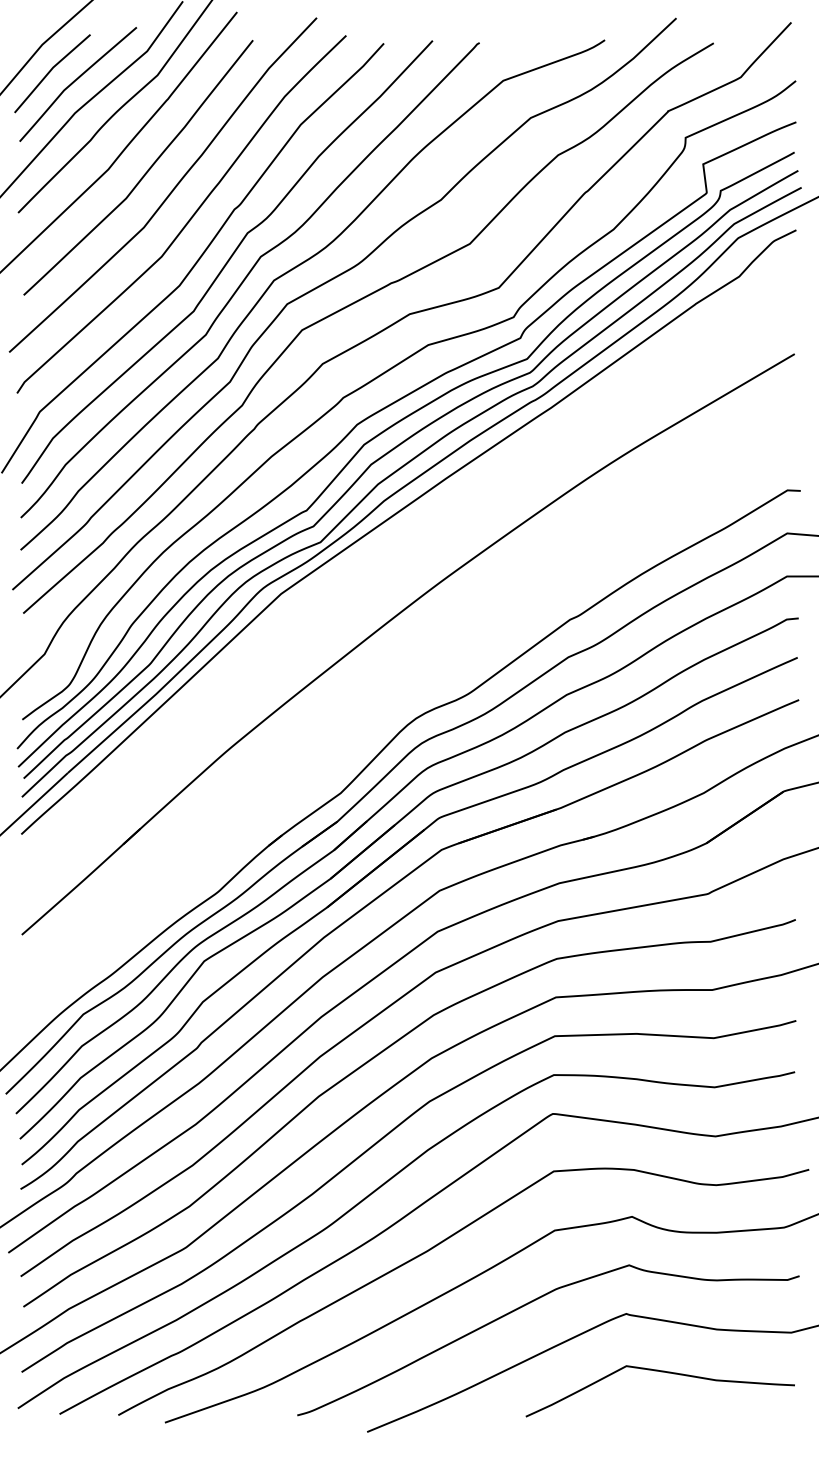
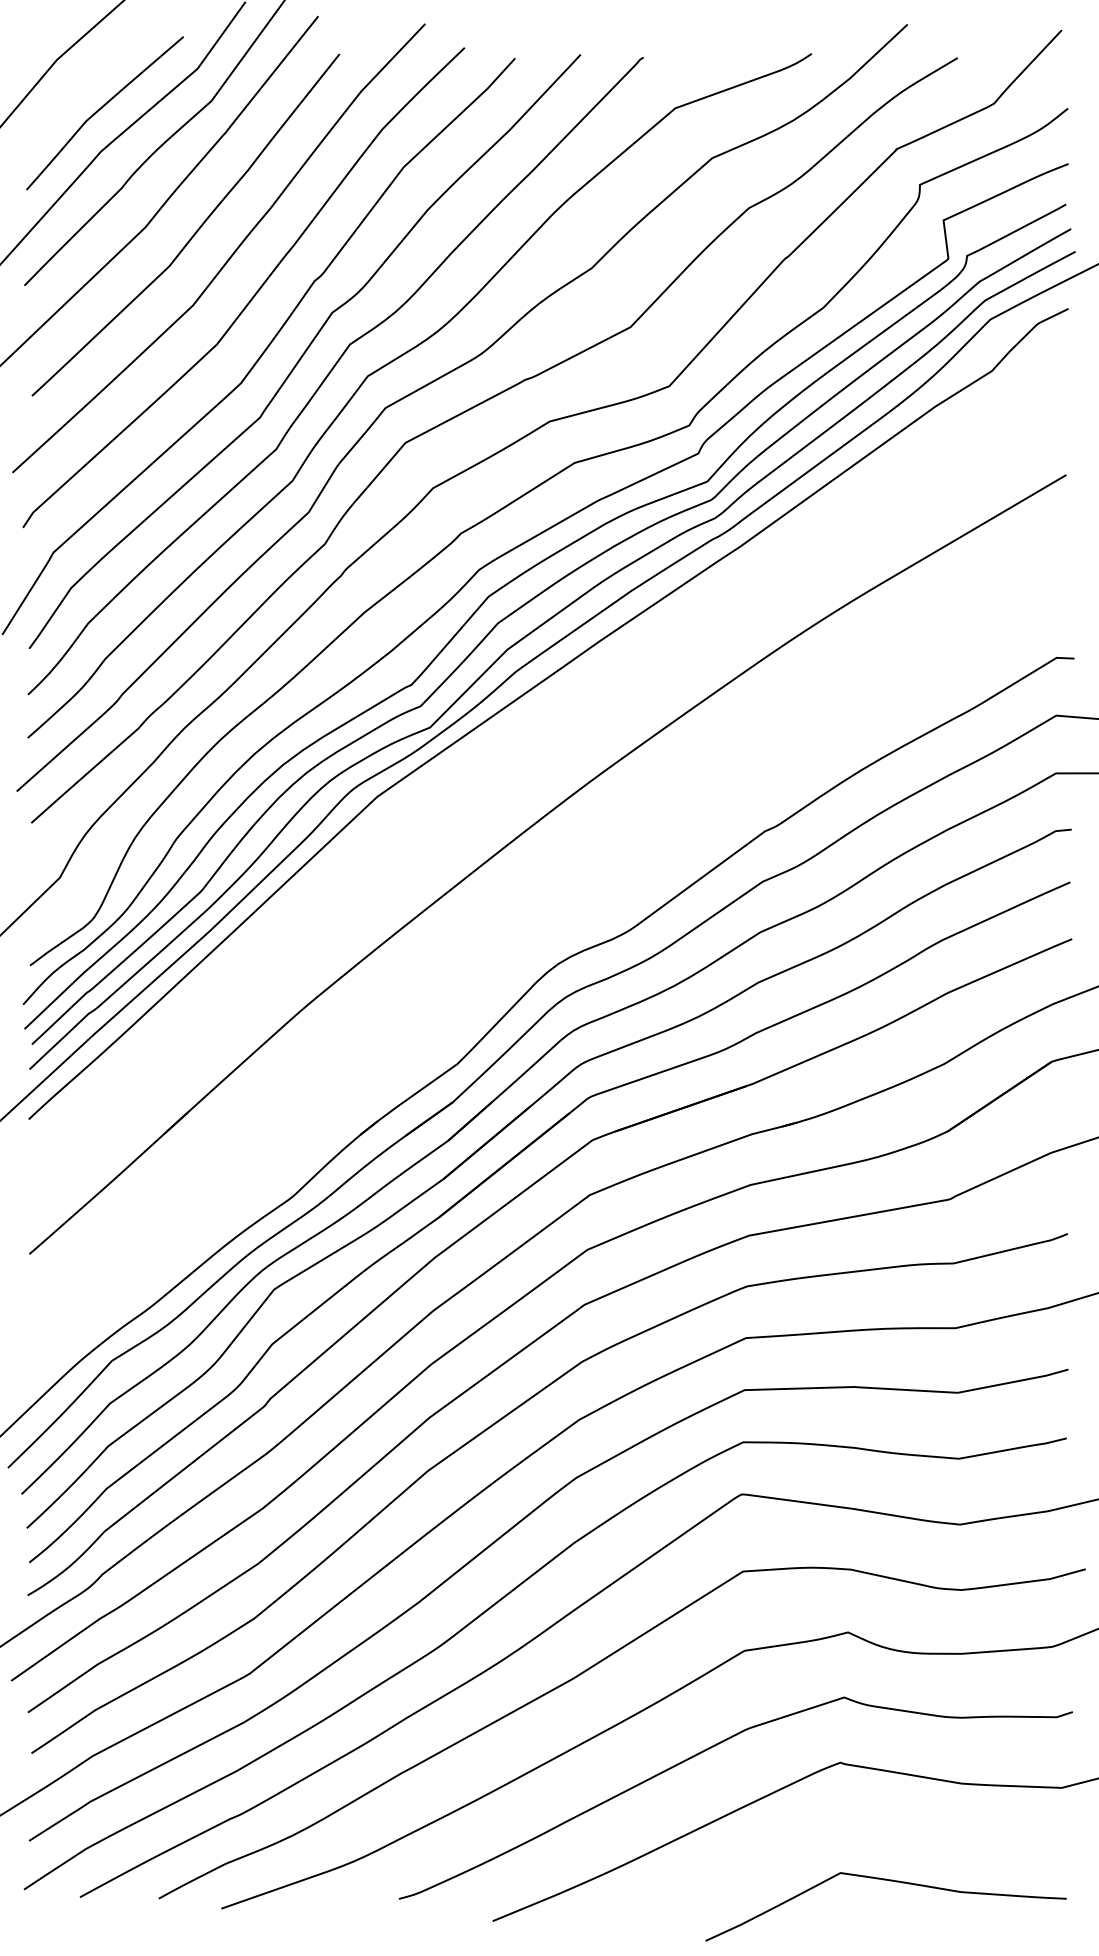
line: (51, 71) -> (69, 95), removed
curve: (661, 1372) -> (887, 1881), moved

